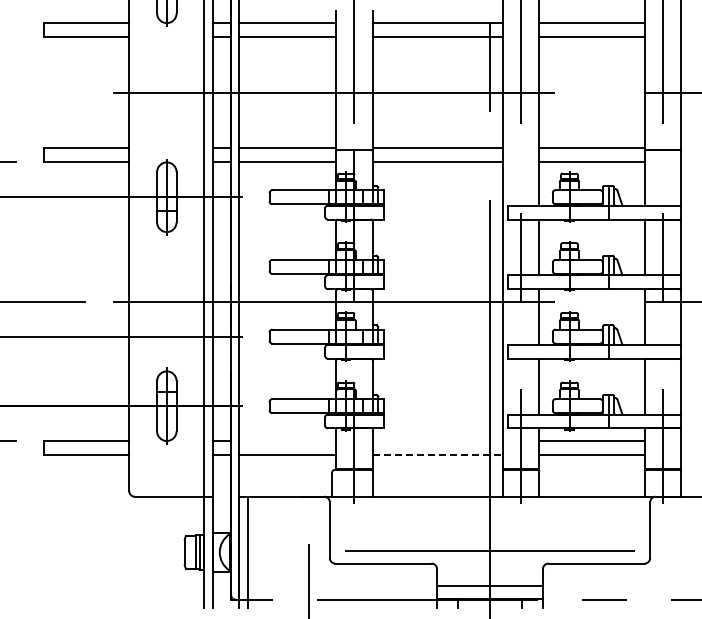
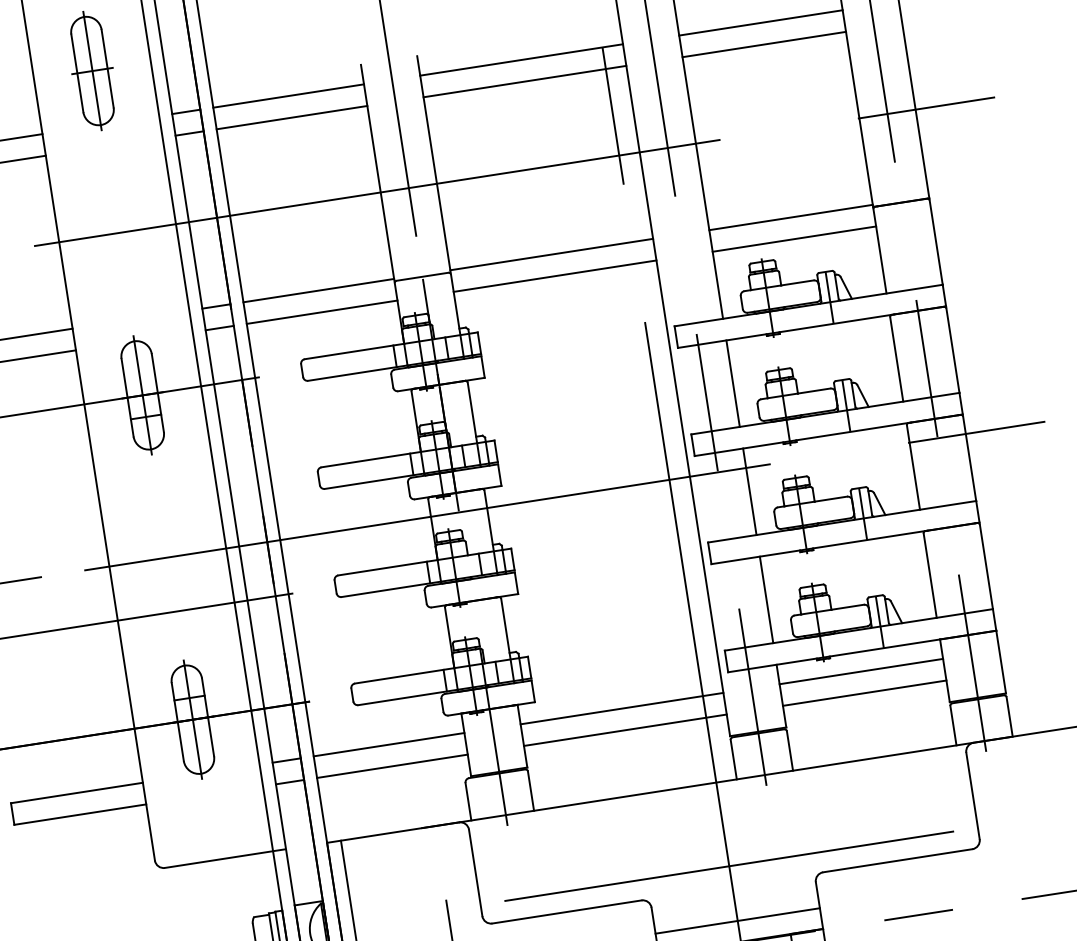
line: (287, 441) -> (388, 745), added
line: (437, 441) -> (621, 709), added
line: (438, 454) -> (626, 729), dashed -> solid

